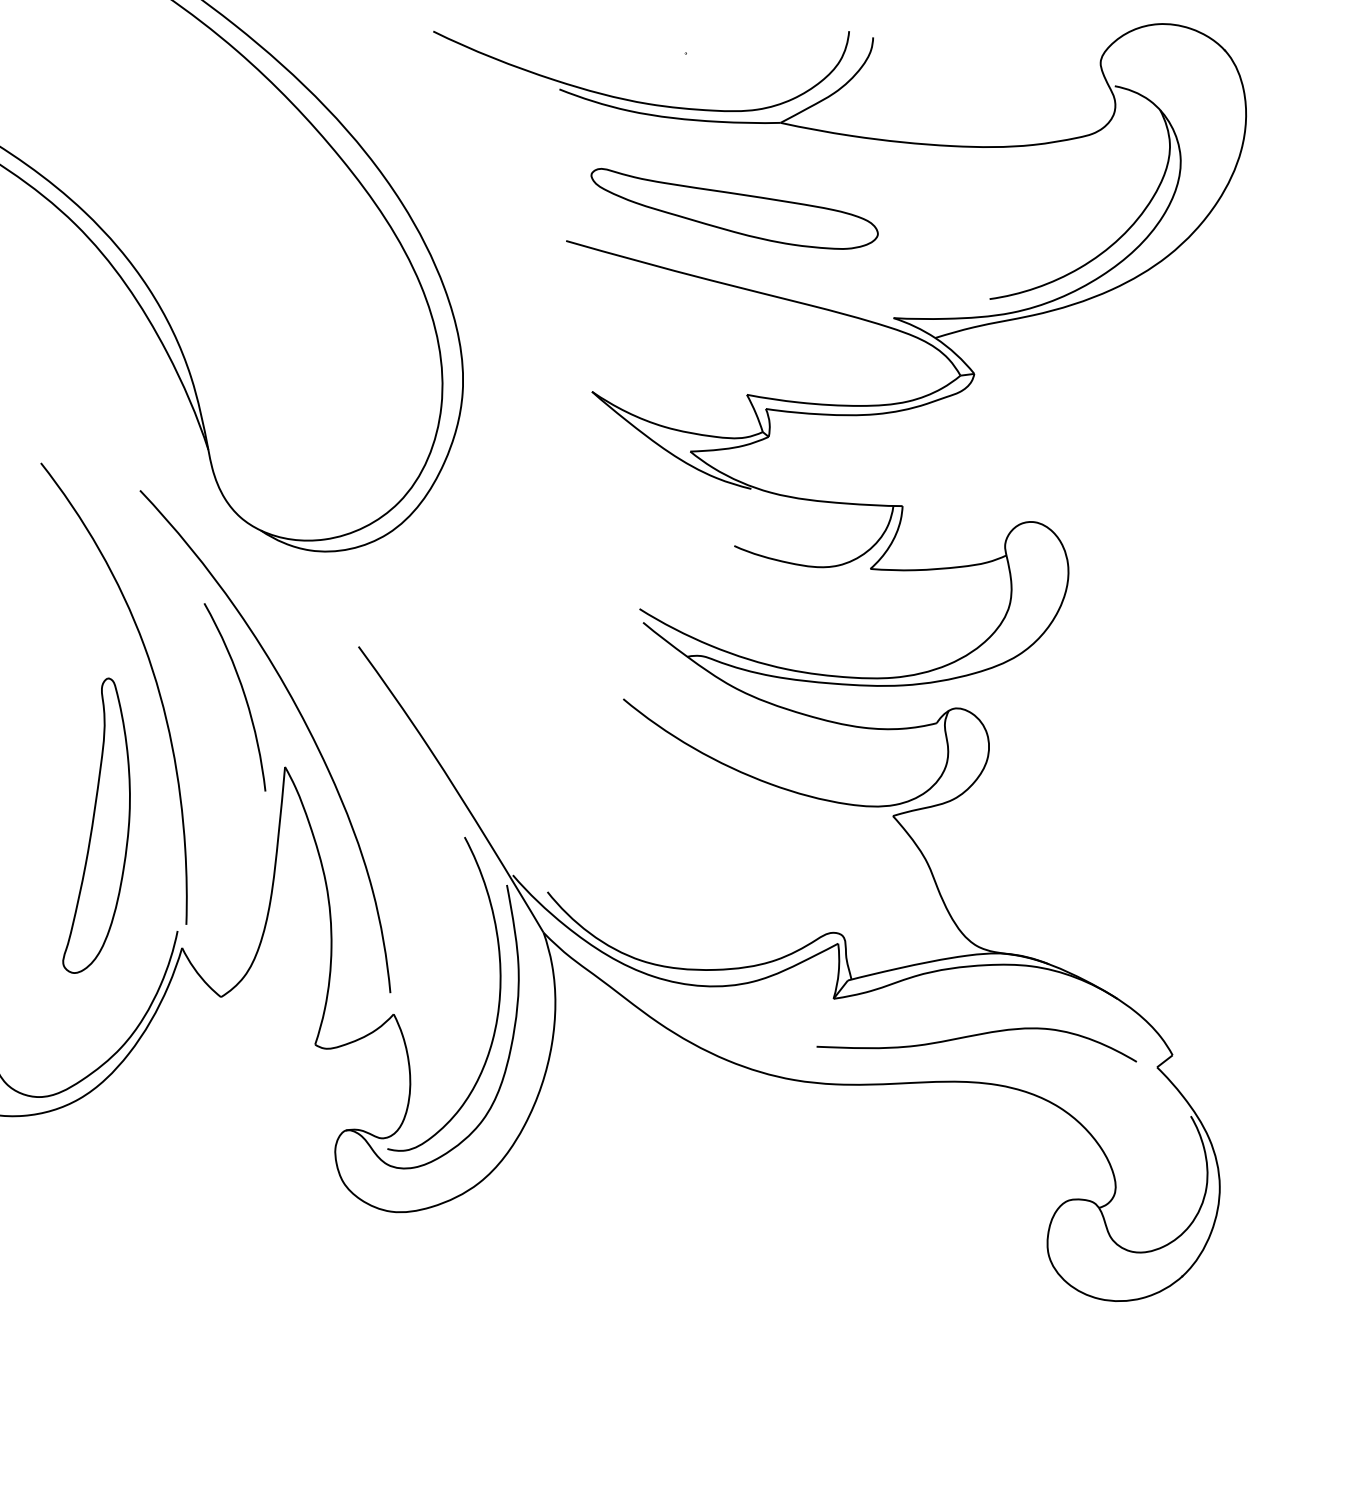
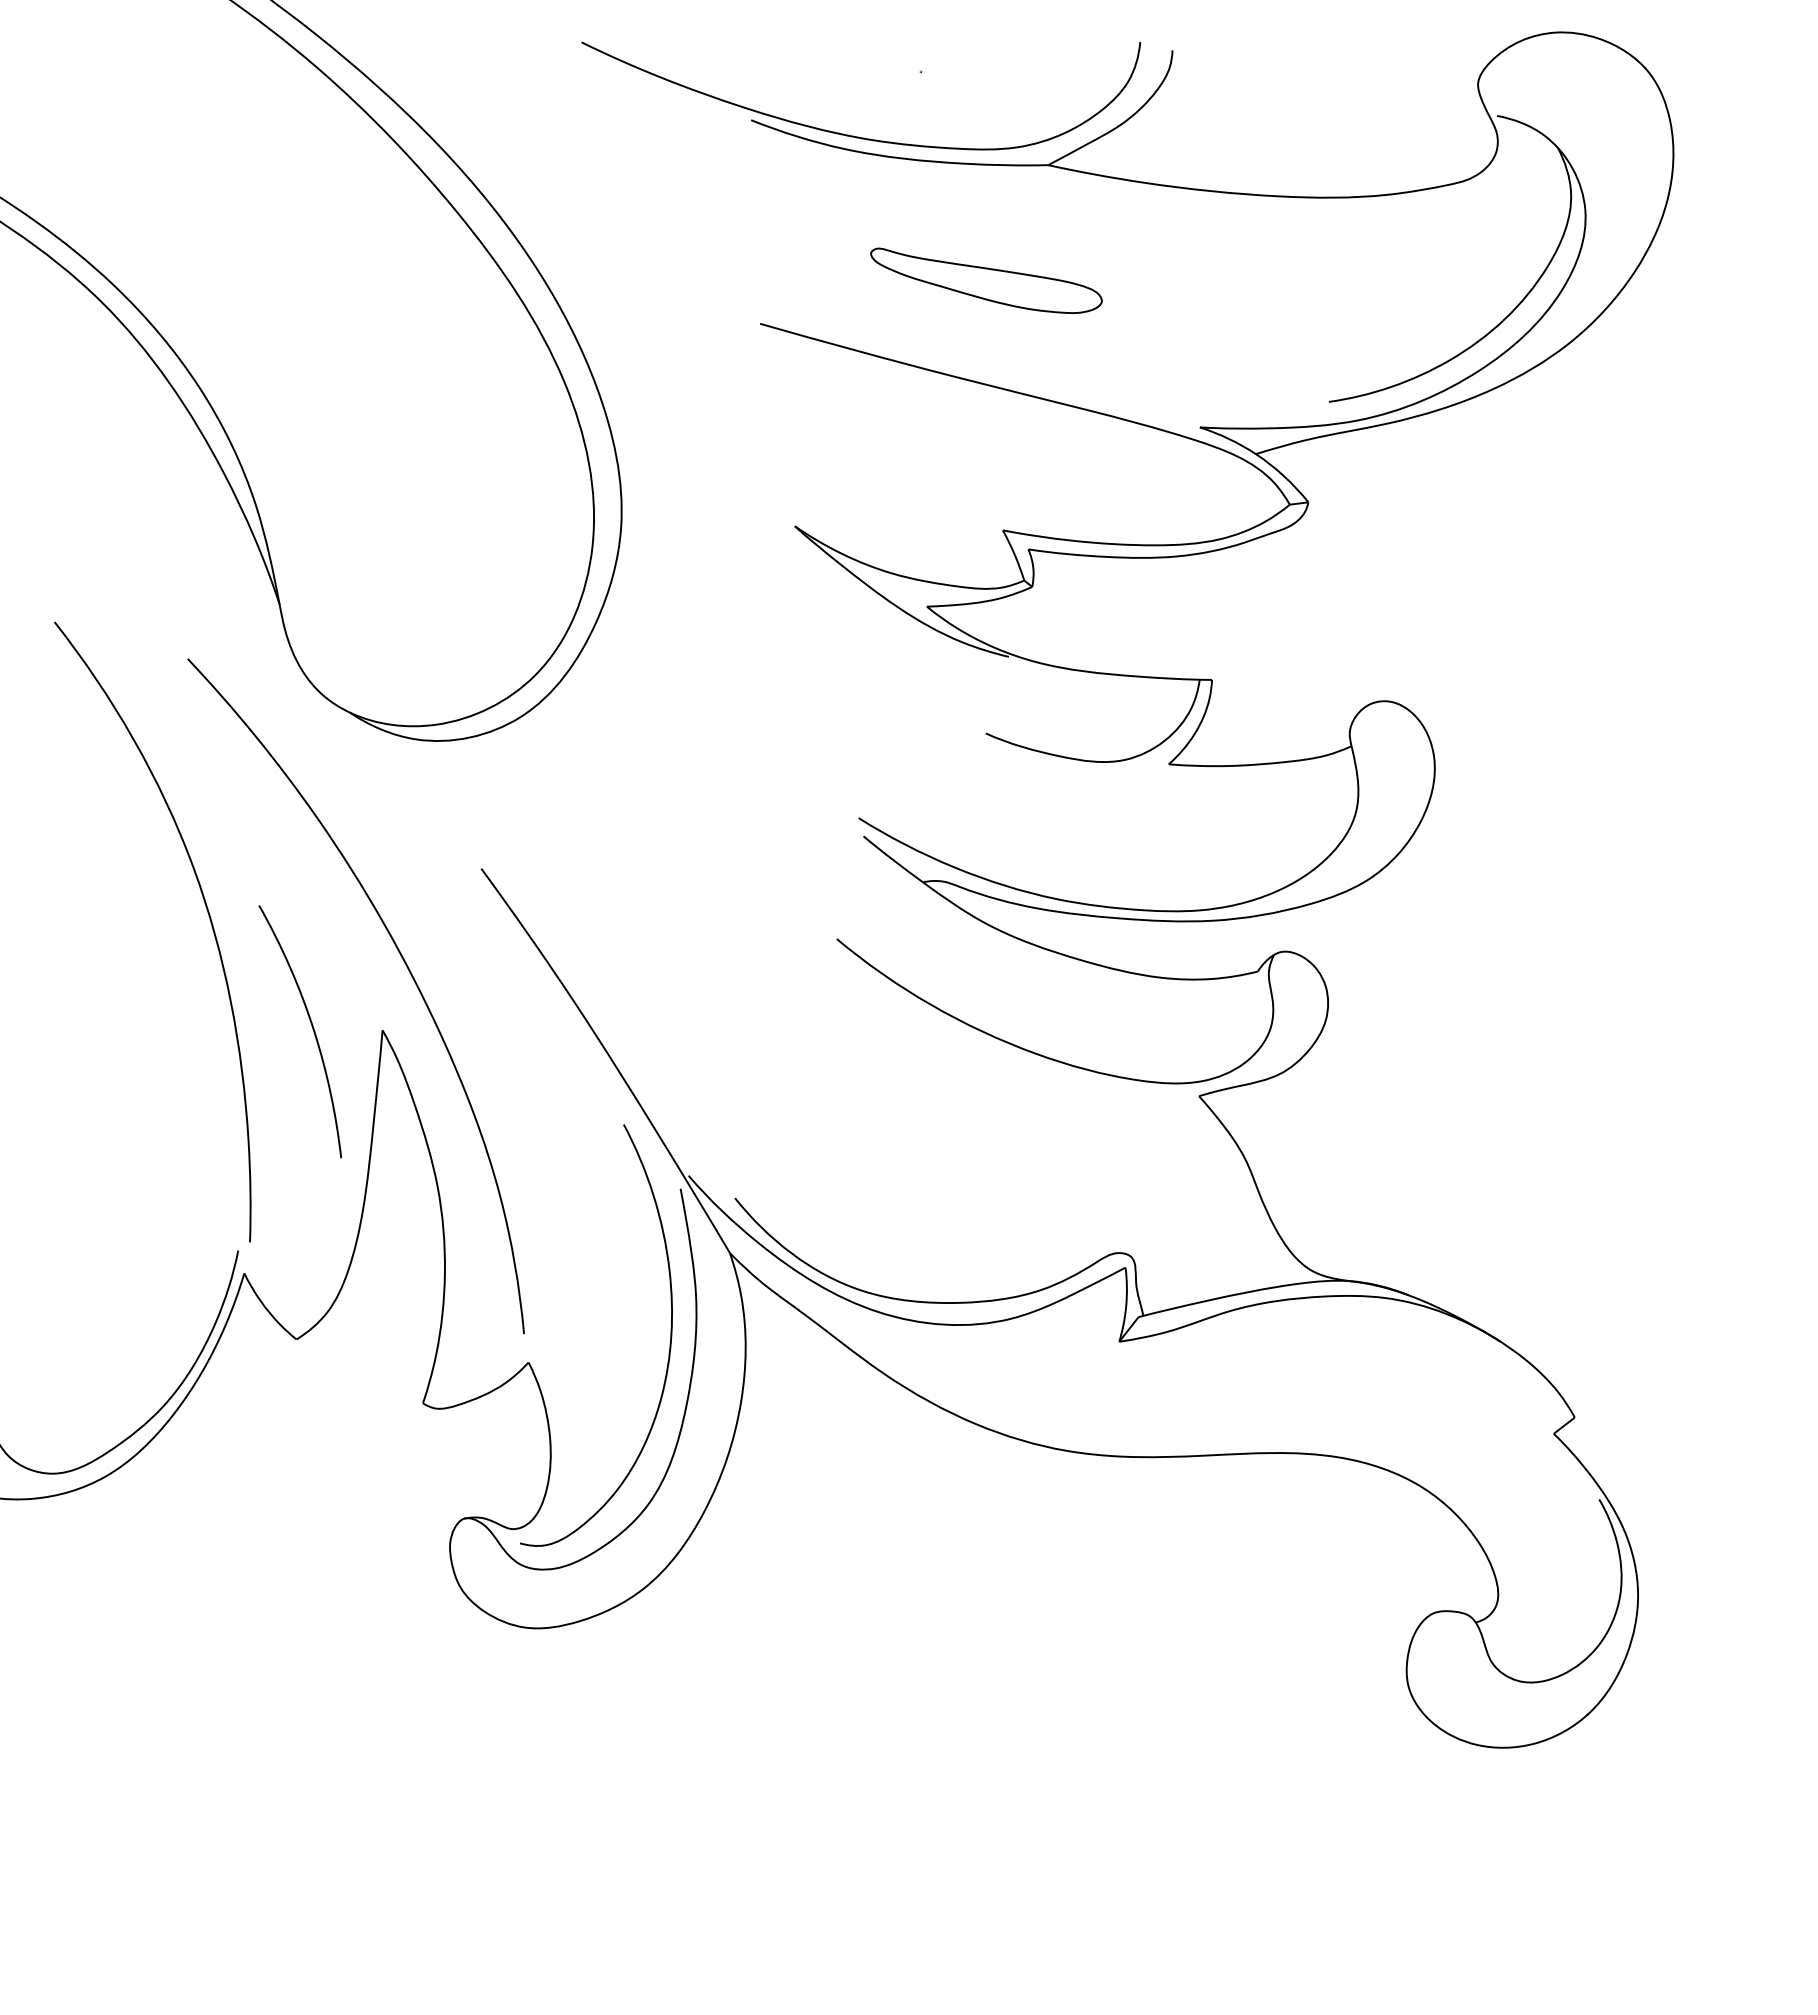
part: (734, 208) -> (986, 280), size x0.6
curve: (243, 693) -> (311, 1026), moved
part: (96, 825) -> (129, 1108), removed
curve: (976, 1035) -> (1311, 1391), removed

